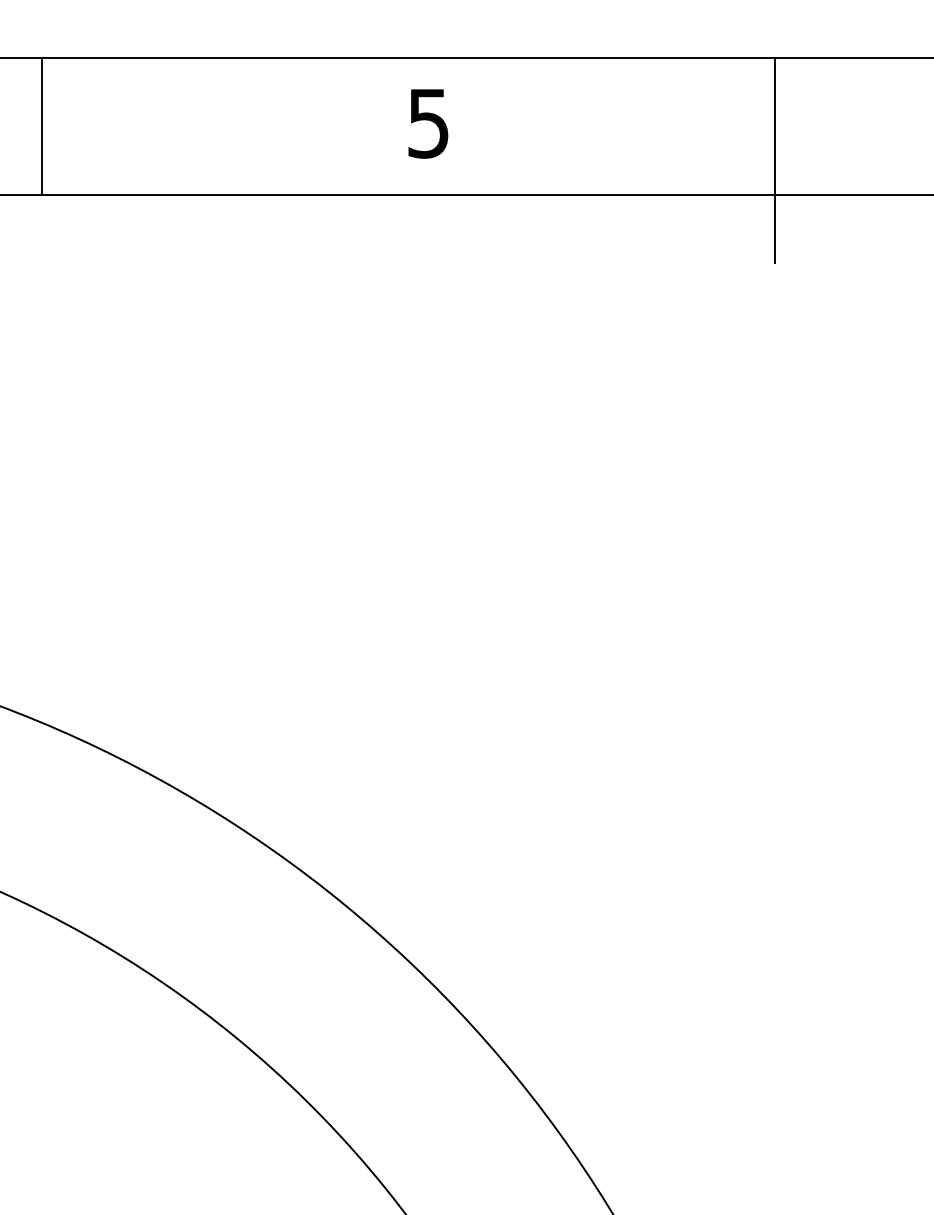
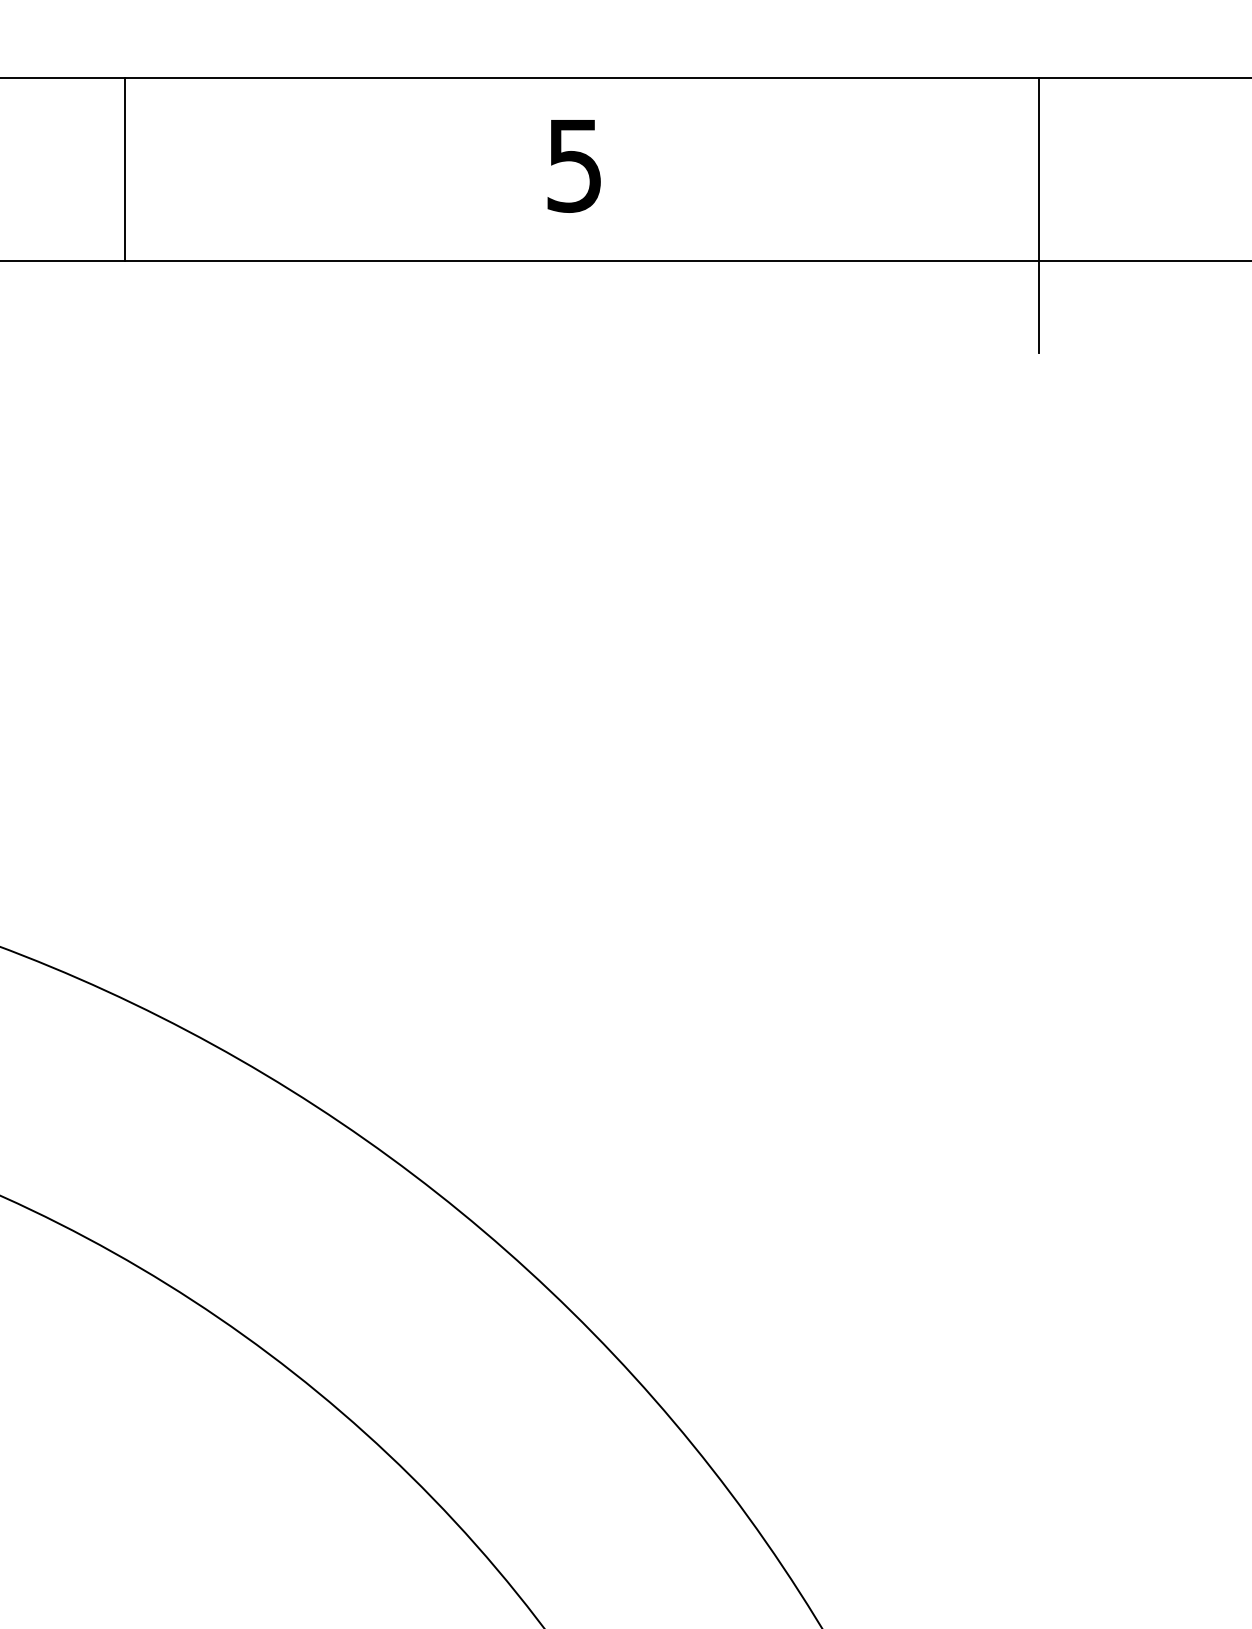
line: (42, 126) -> (125, 169), moved

